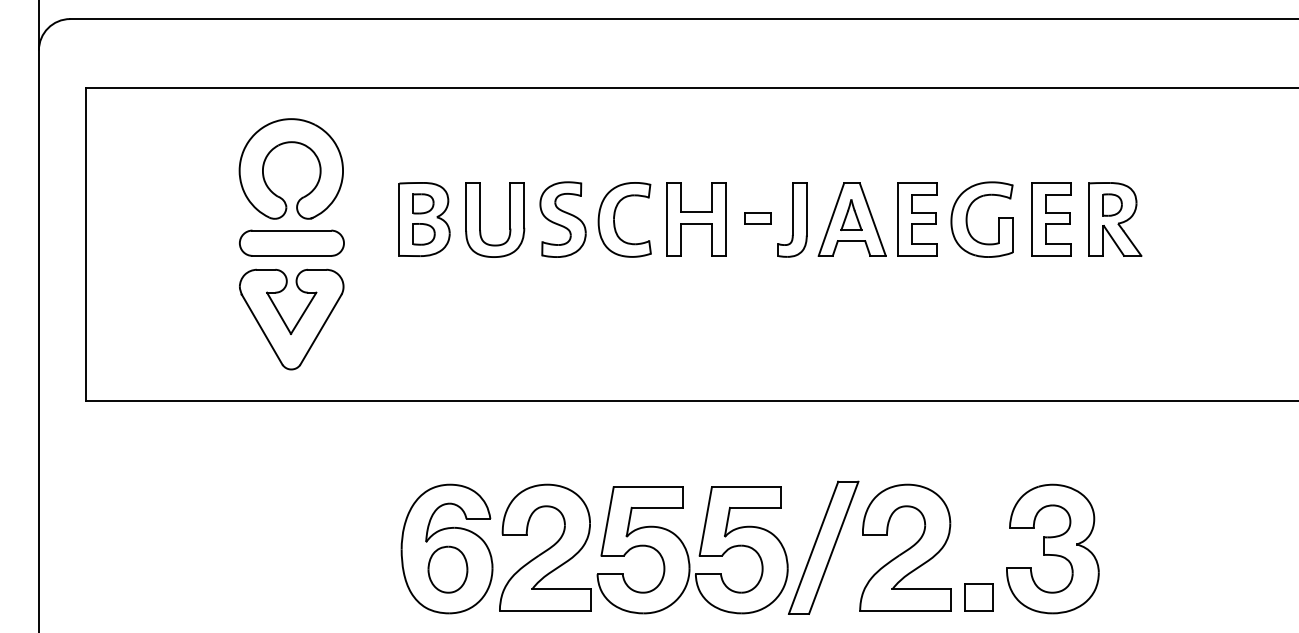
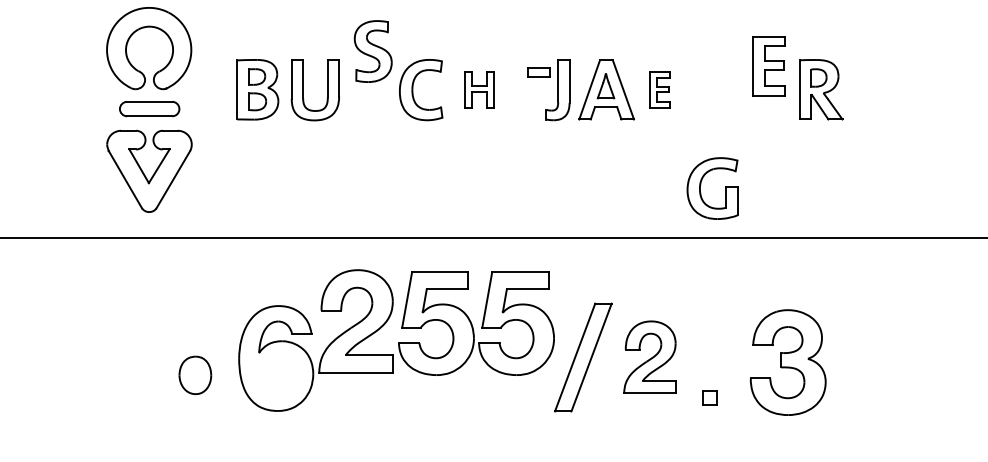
part: (757, 218) -> (538, 72), moved
part: (562, 219) -> (372, 51), moved
part: (696, 219) -> (479, 89), size x0.6
part: (917, 219) -> (659, 89), size x0.6
part: (967, 219) -> (700, 188), moved
part: (1051, 219) -> (769, 66), moved
part: (291, 242) -> (149, 108), size x0.7
part: (905, 547) -> (650, 357), size x0.7
part: (643, 548) -> (436, 322), moved
part: (1052, 548) -> (787, 362), moved
part: (447, 569) -> (194, 375), moved
part: (978, 597) -> (709, 398), size x0.6

